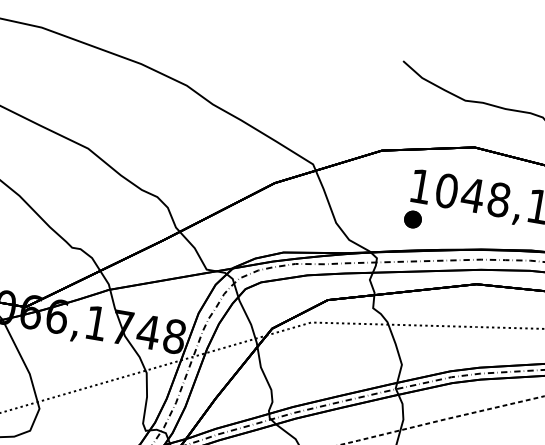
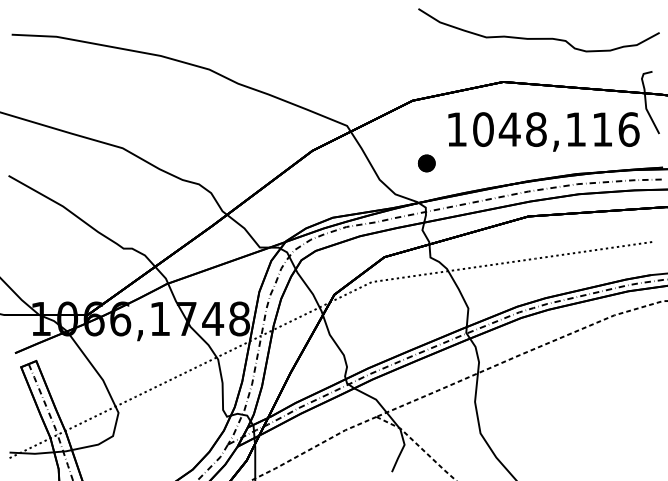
part: (412, 219) -> (426, 163), moved

